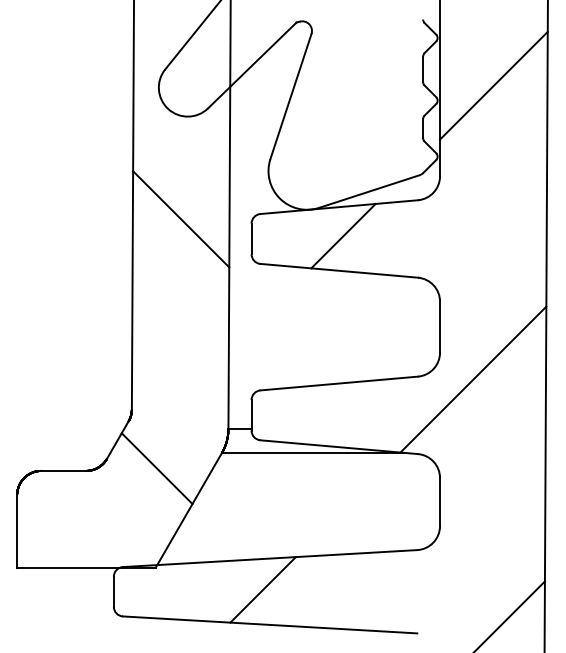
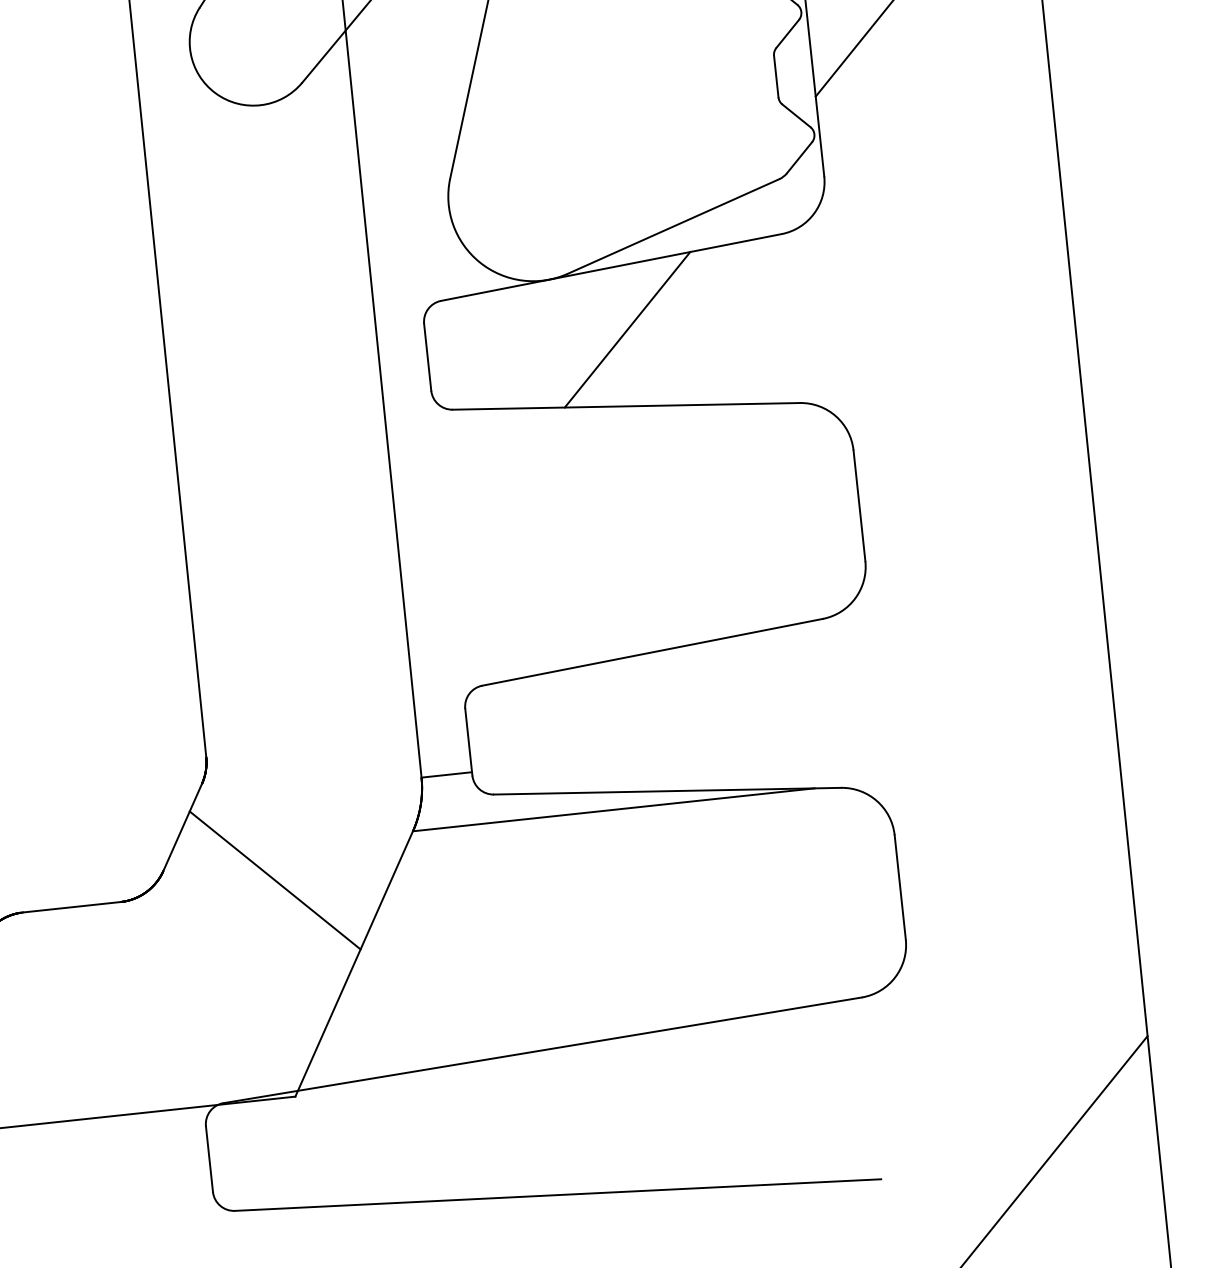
line: (181, 219) -> (270, 331), removed
line: (473, 379) -> (944, 612), removed
line: (262, 589) -> (533, 1119), removed

